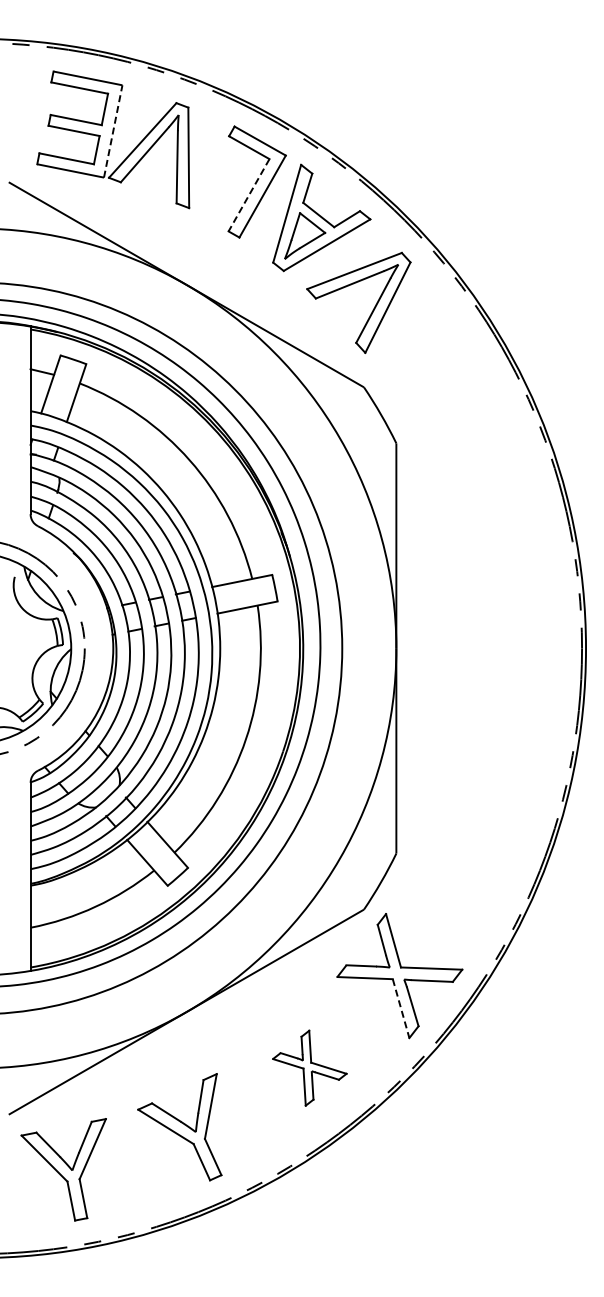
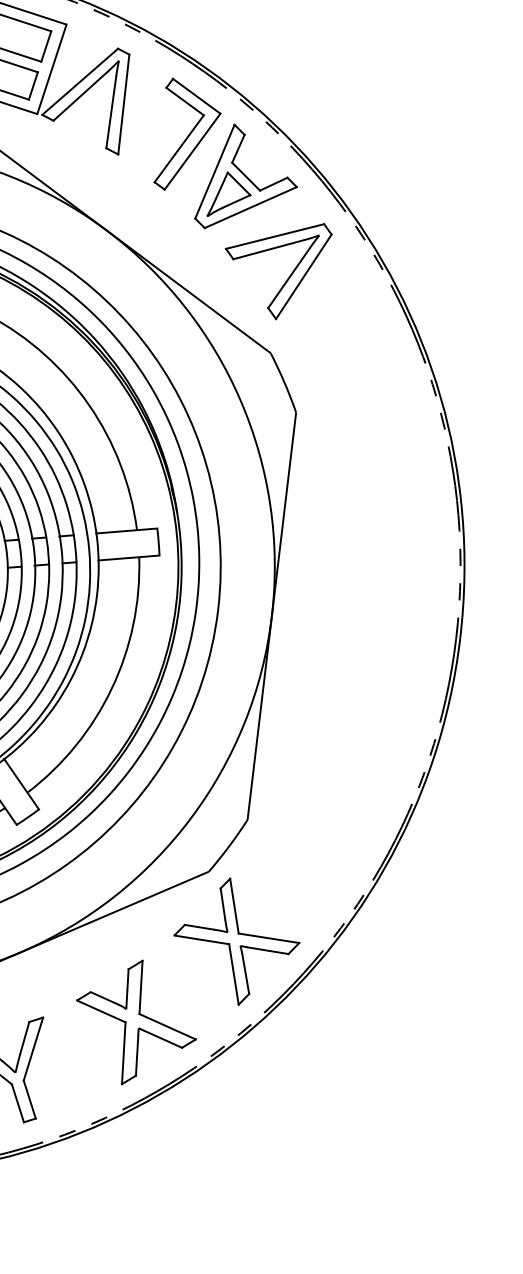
line: (113, 130) -> (52, 68), dashed -> solid
line: (249, 195) -> (179, 149), dashed -> solid
line: (401, 1008) -> (234, 974), dashed -> solid
part: (309, 1067) -> (136, 1022), size x1.67

